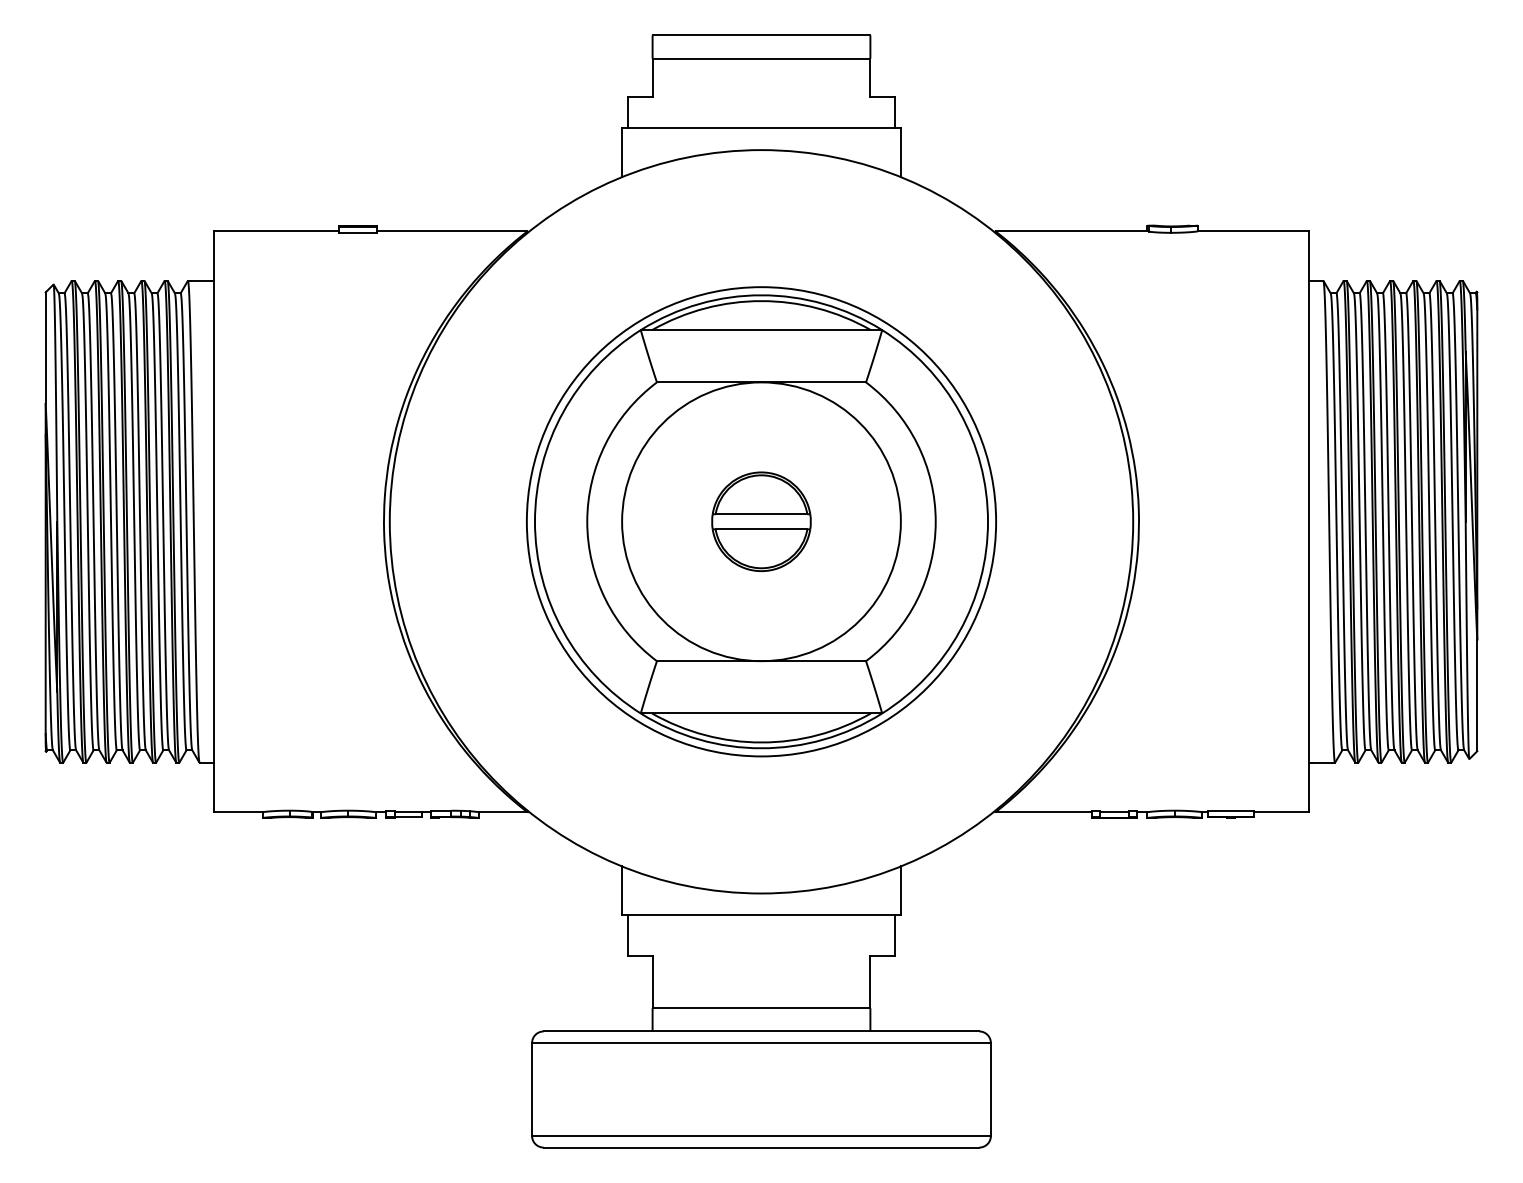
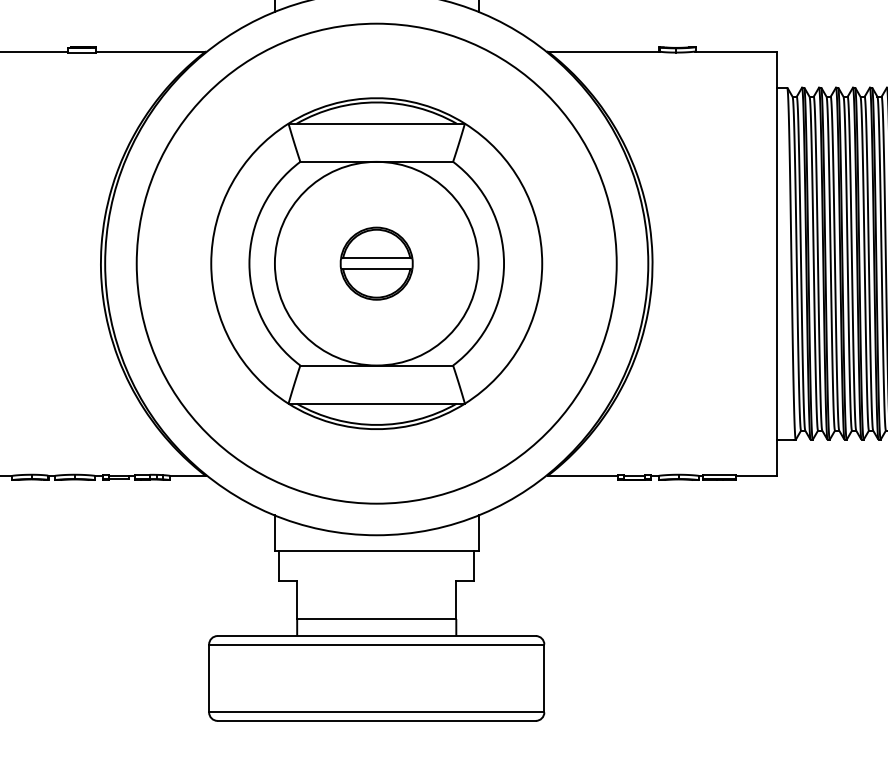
circle: (761, 521) -> (376, 263), size x1.4

